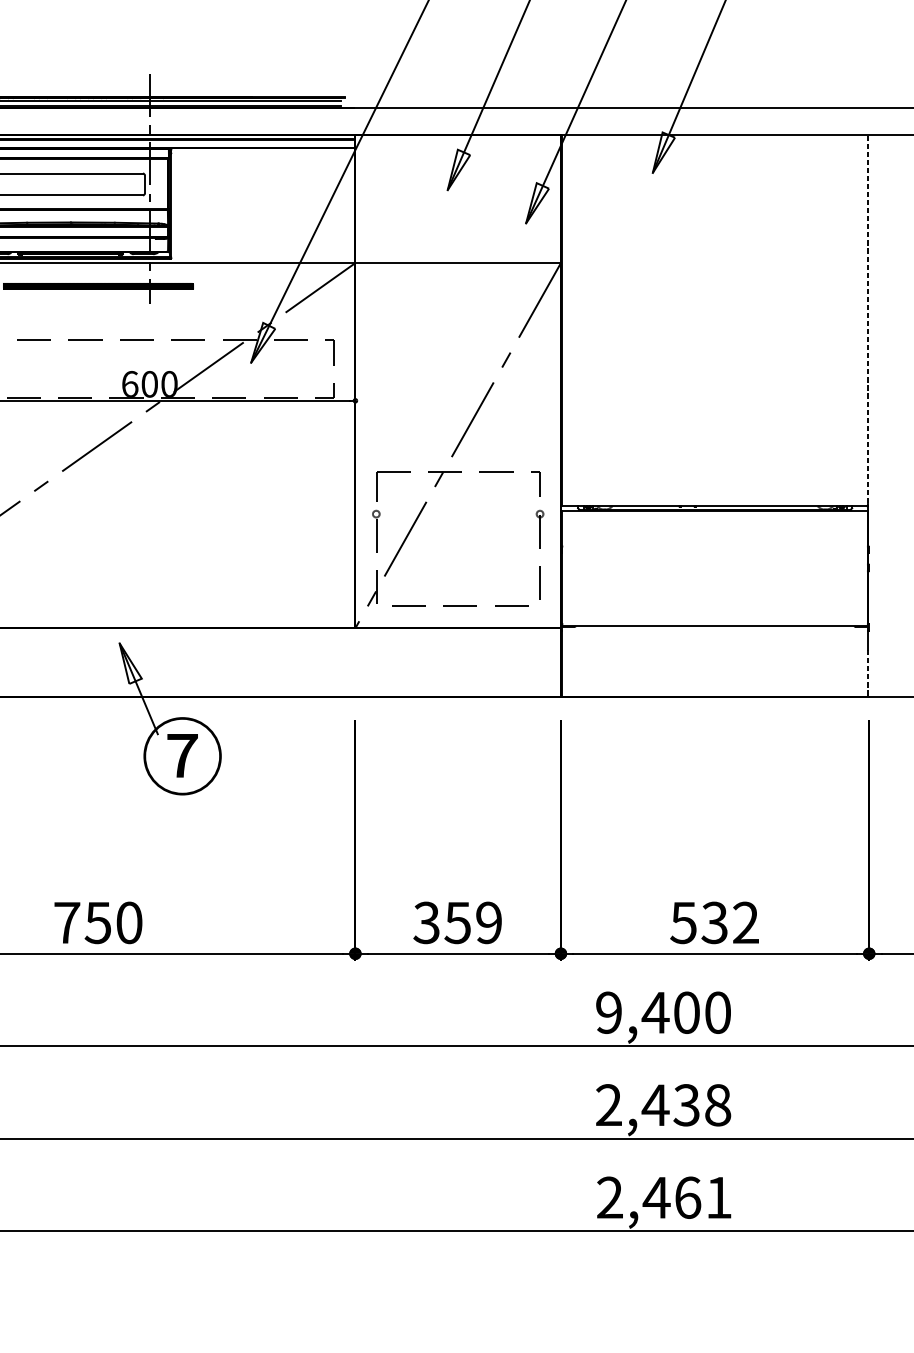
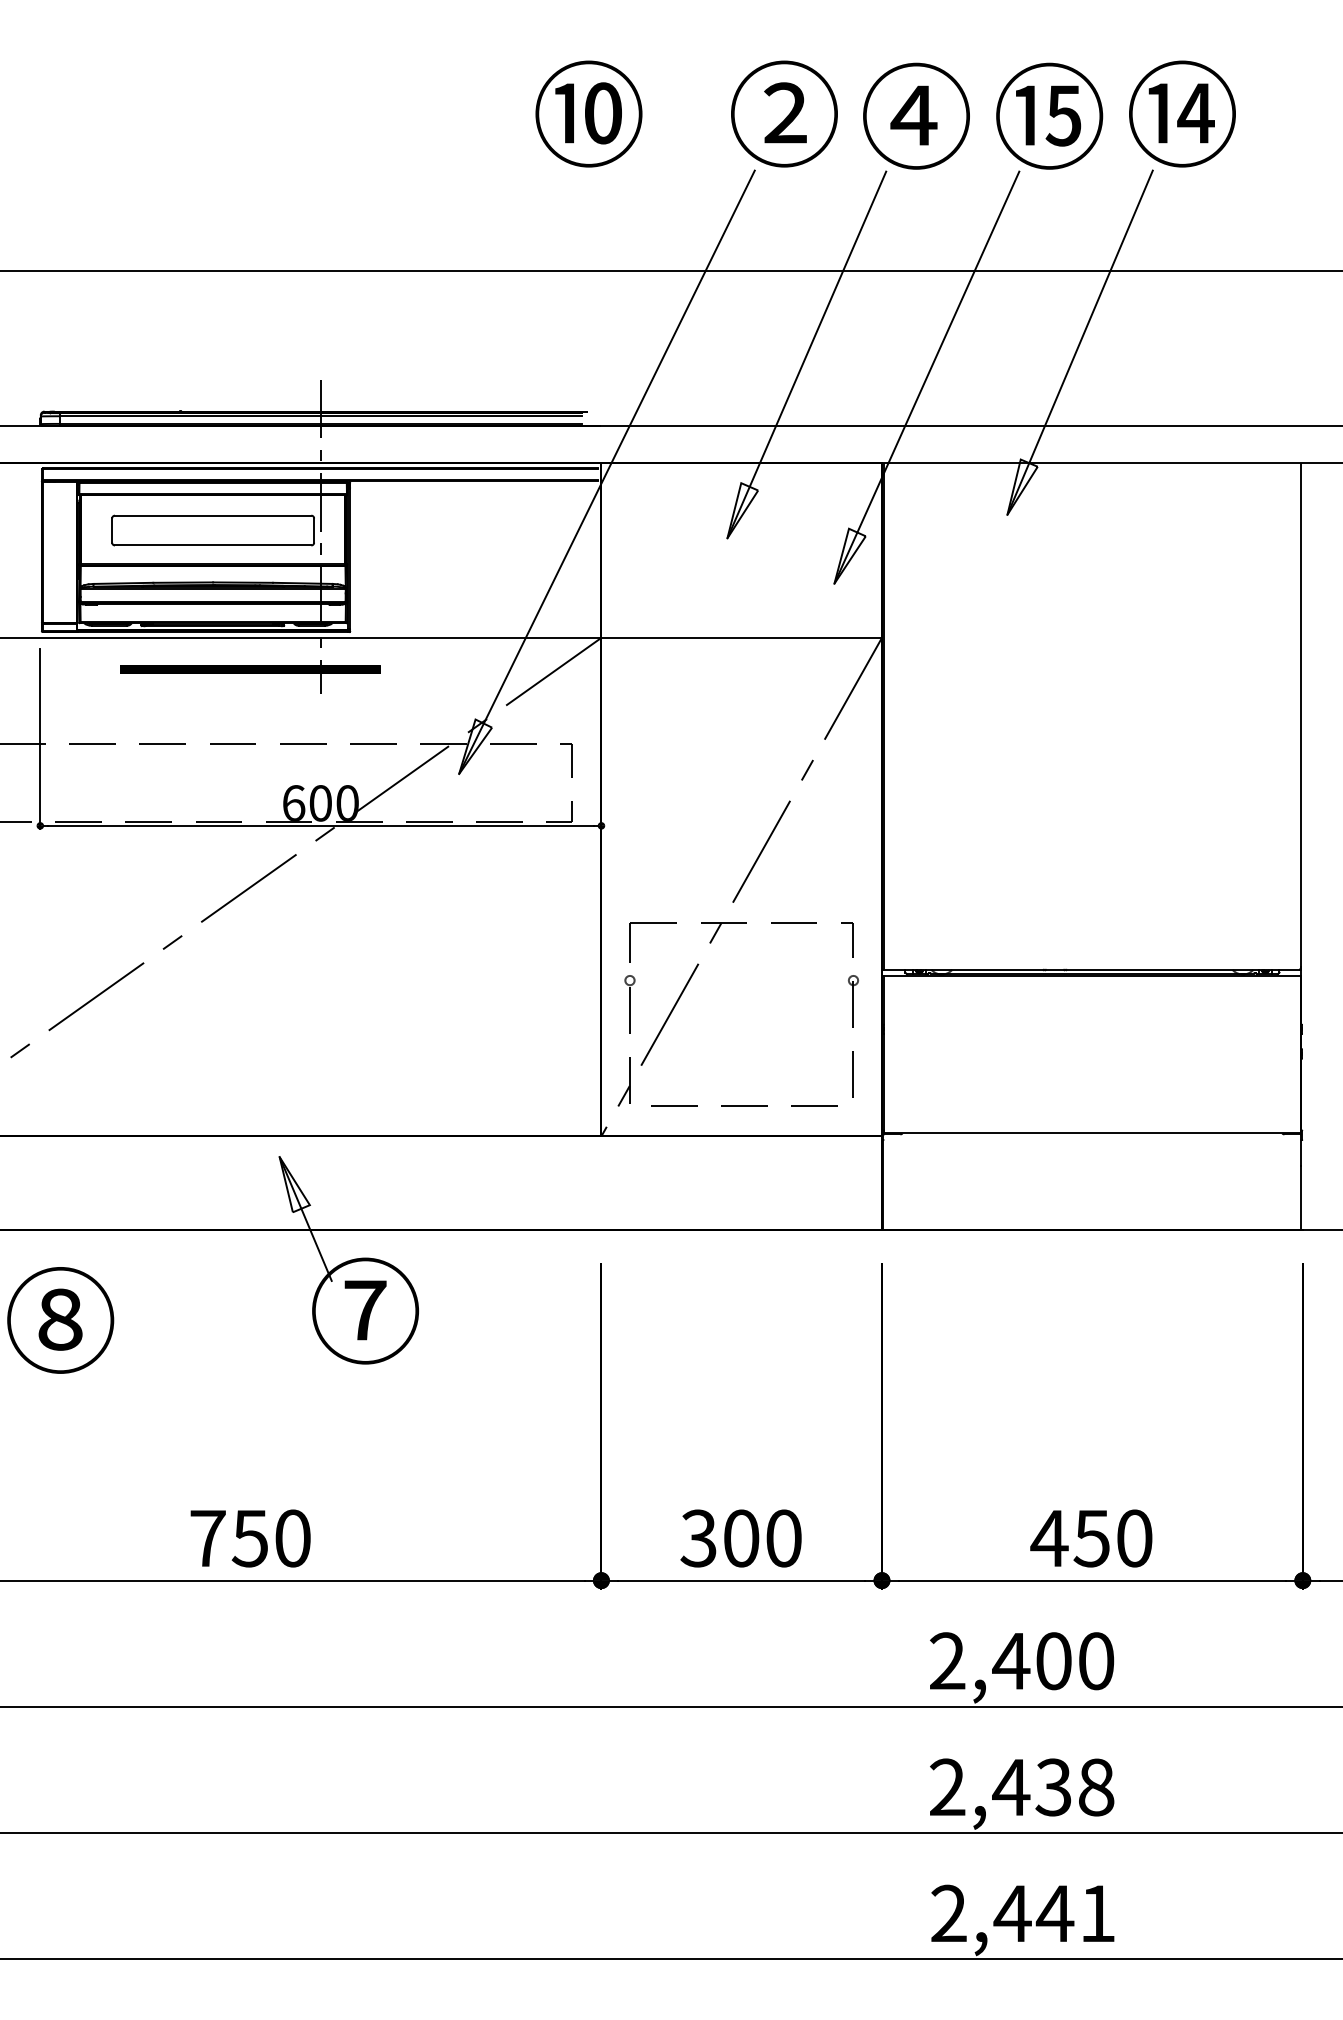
line: (867, 320) -> (1300, 716), dashed -> solid
line: (868, 673) -> (1301, 1198), dashed -> solid
text: (472, 922) -> (761, 1538), 359 -> 300
text: (714, 922) -> (1091, 1538), 532 -> 450
text: (608, 1012) -> (947, 1661), 9,400 -> 2,400
text: (687, 1197) -> (1054, 1913), 2,461 -> 2,441

